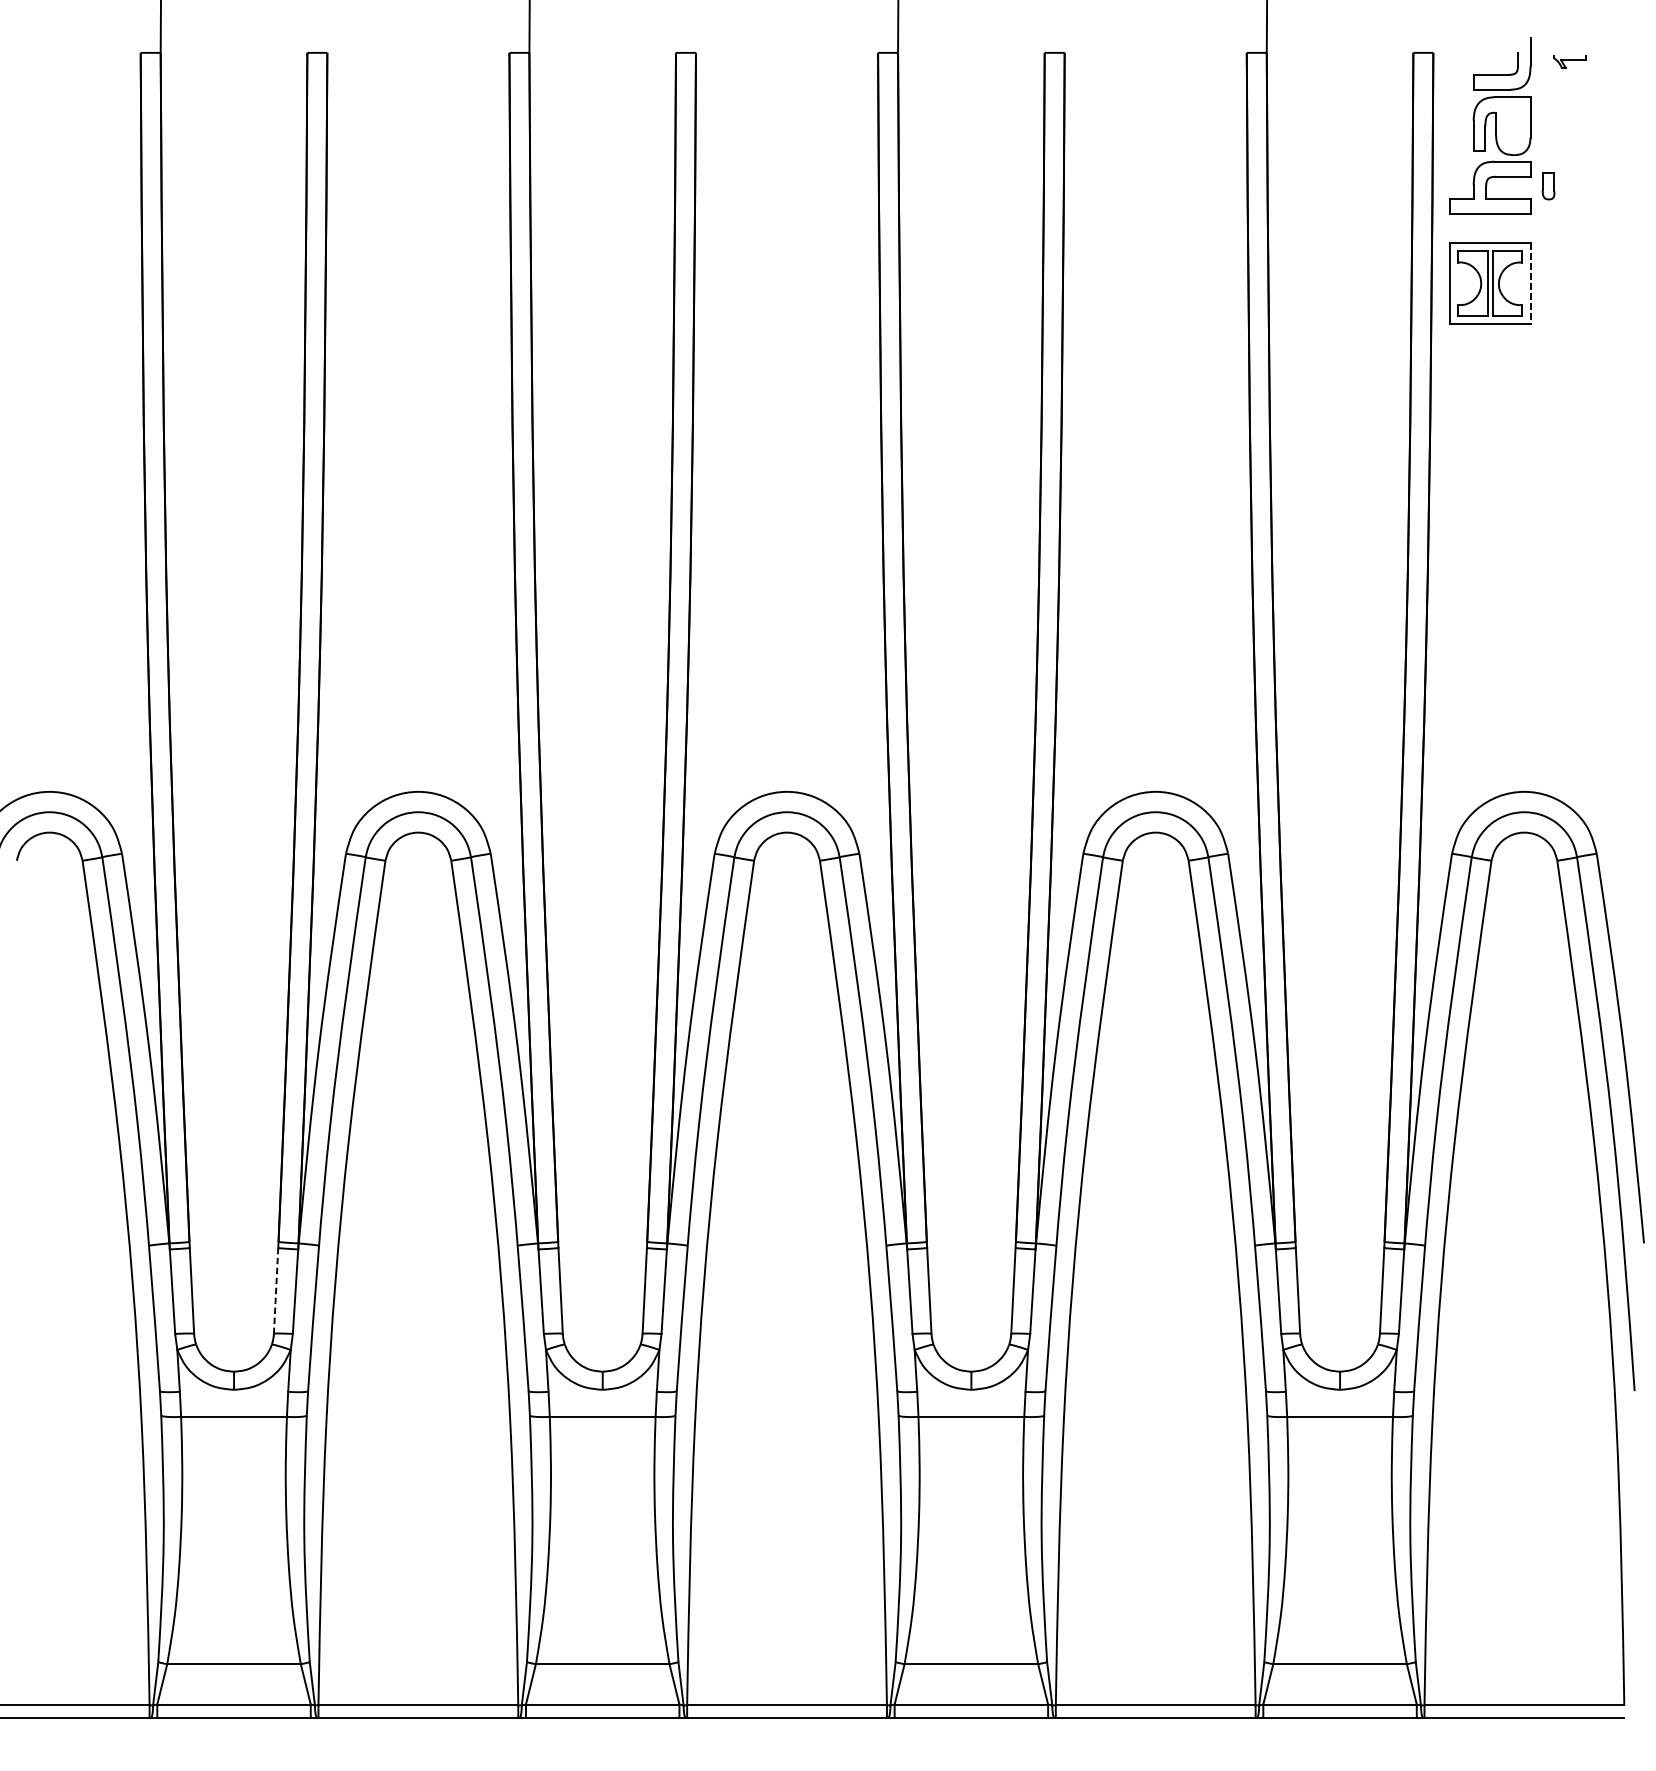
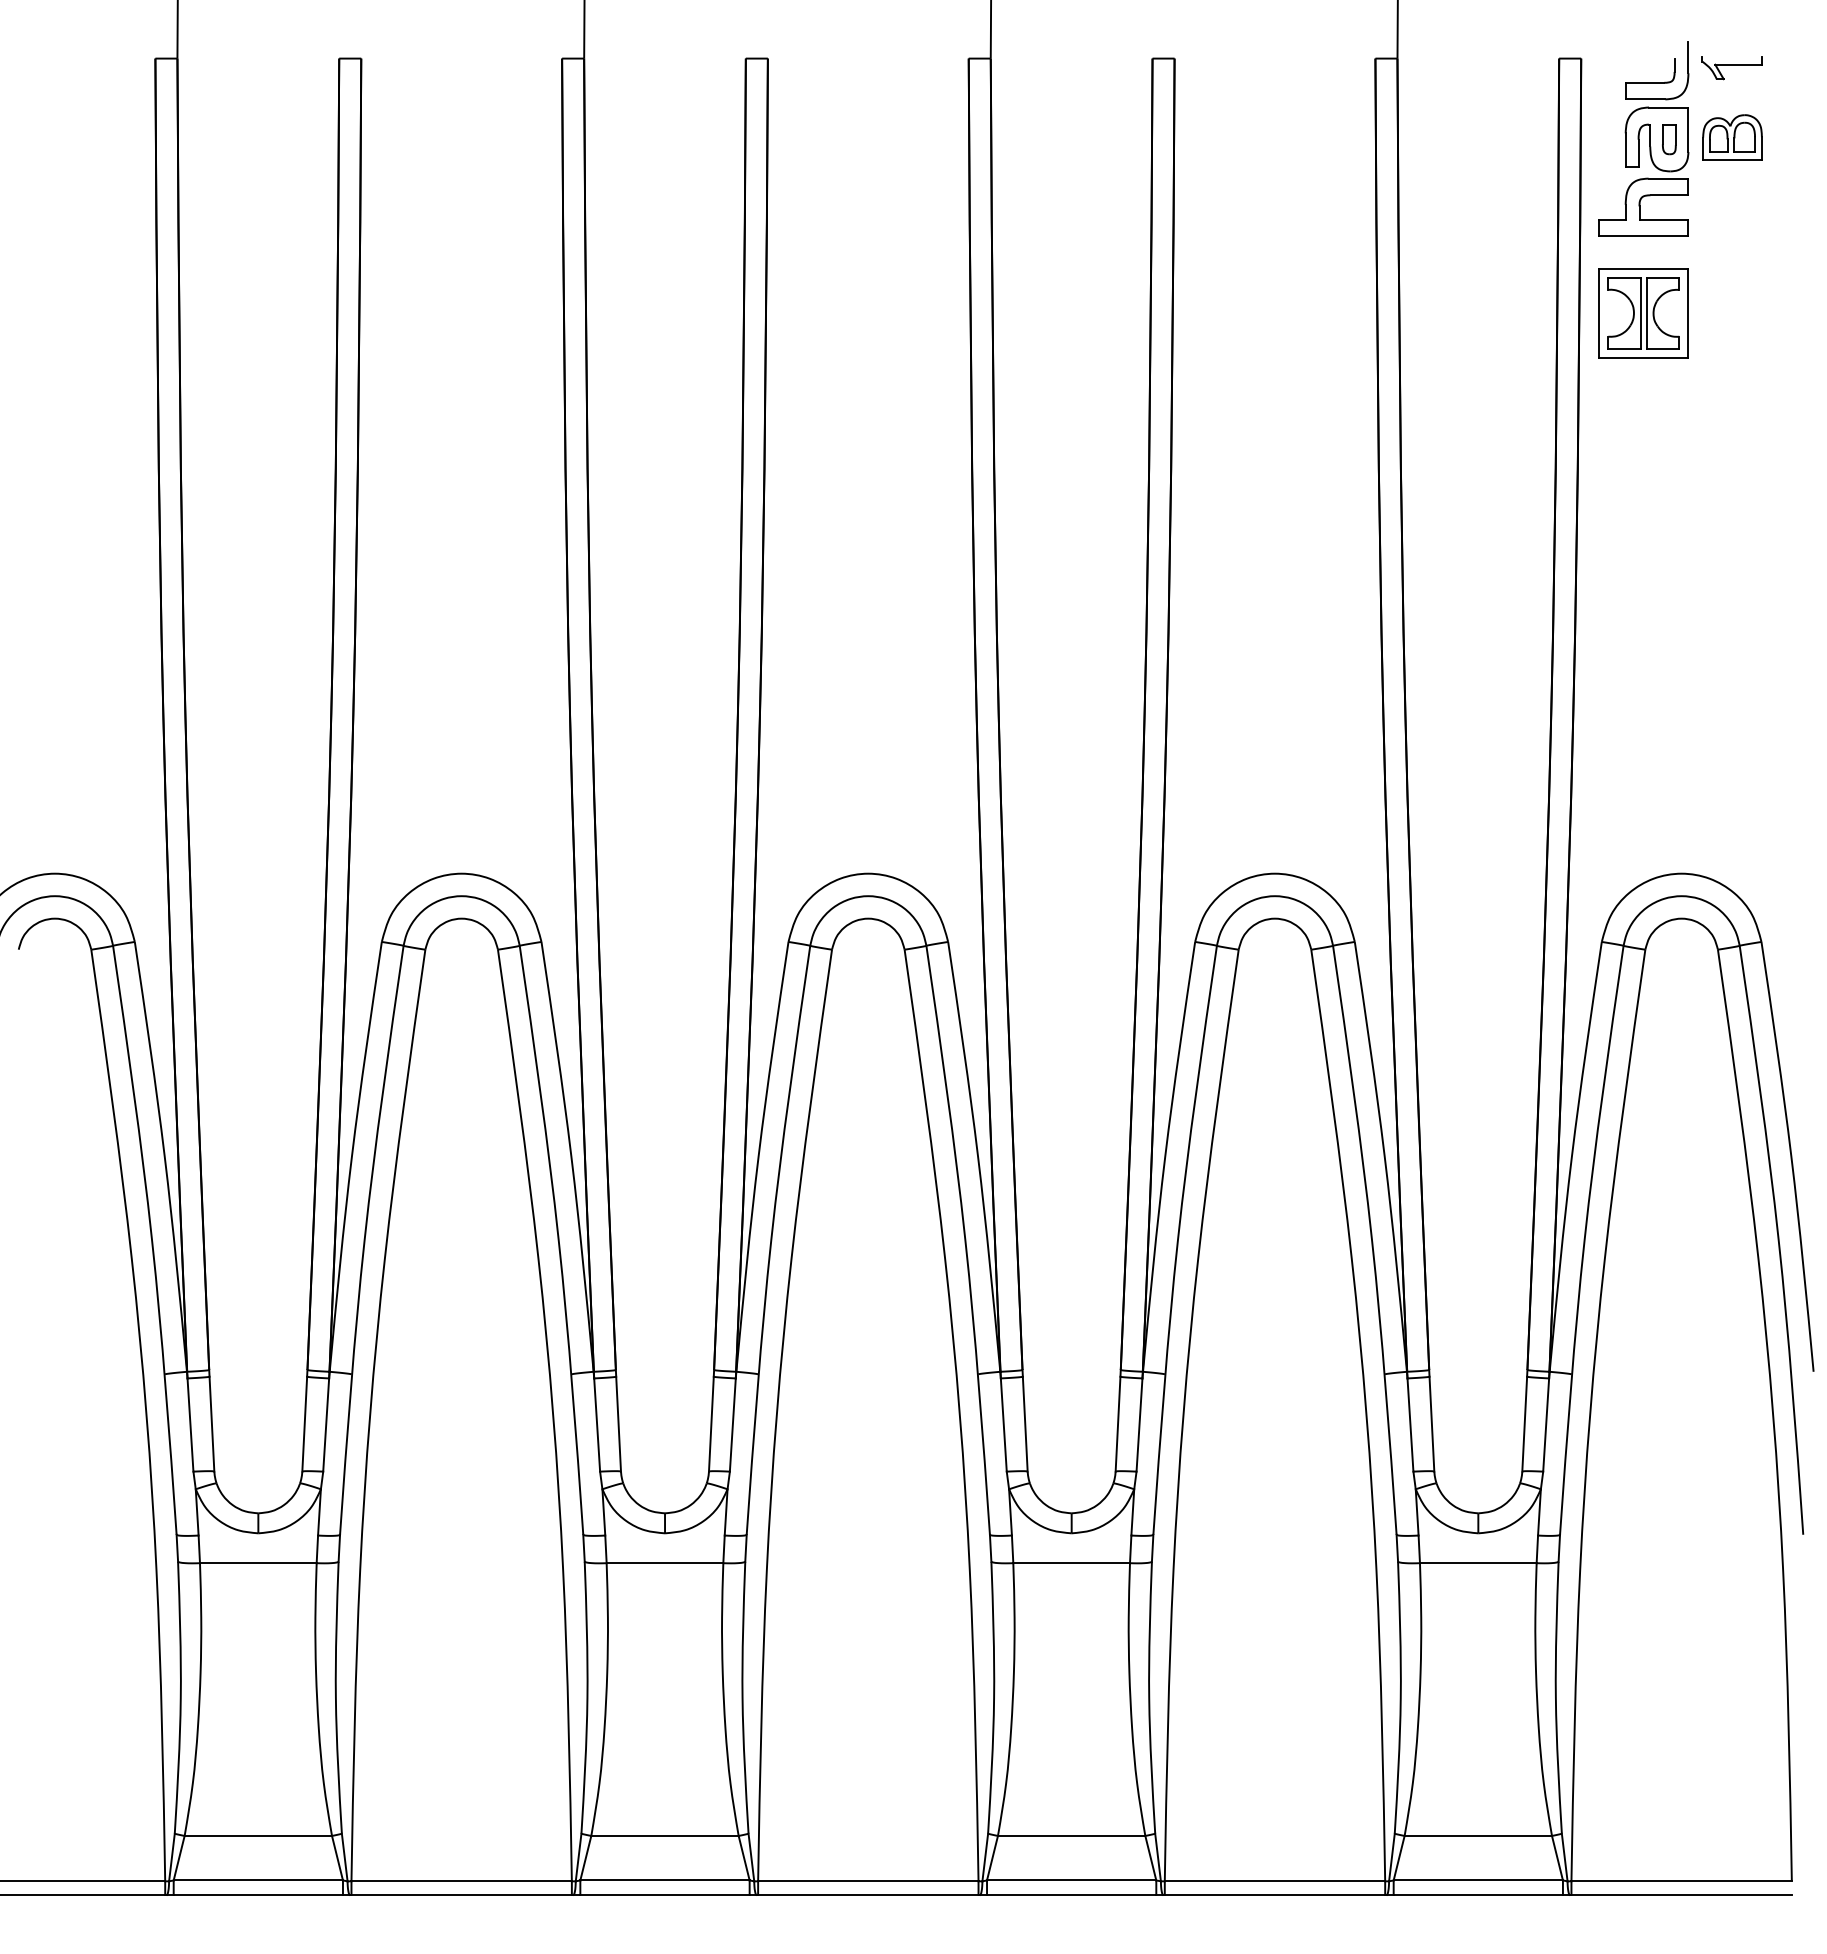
part: (1569, 61) -> (1731, 68), size x1.67
part: (1570, 124) -> (1732, 137), added
part: (1548, 186) -> (1669, 139), moved
line: (1530, 283) -> (1688, 313), dashed -> solid
line: (275, 1291) -> (304, 1424), dashed -> solid

